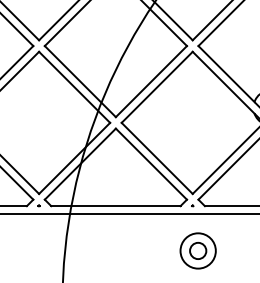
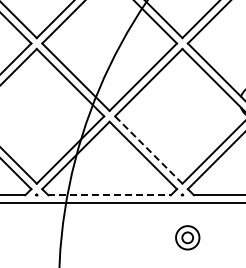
line: (156, 158) -> (148, 150), solid -> dashed
line: (116, 206) -> (110, 195), solid -> dashed
part: (198, 250) -> (187, 237), size x0.7

